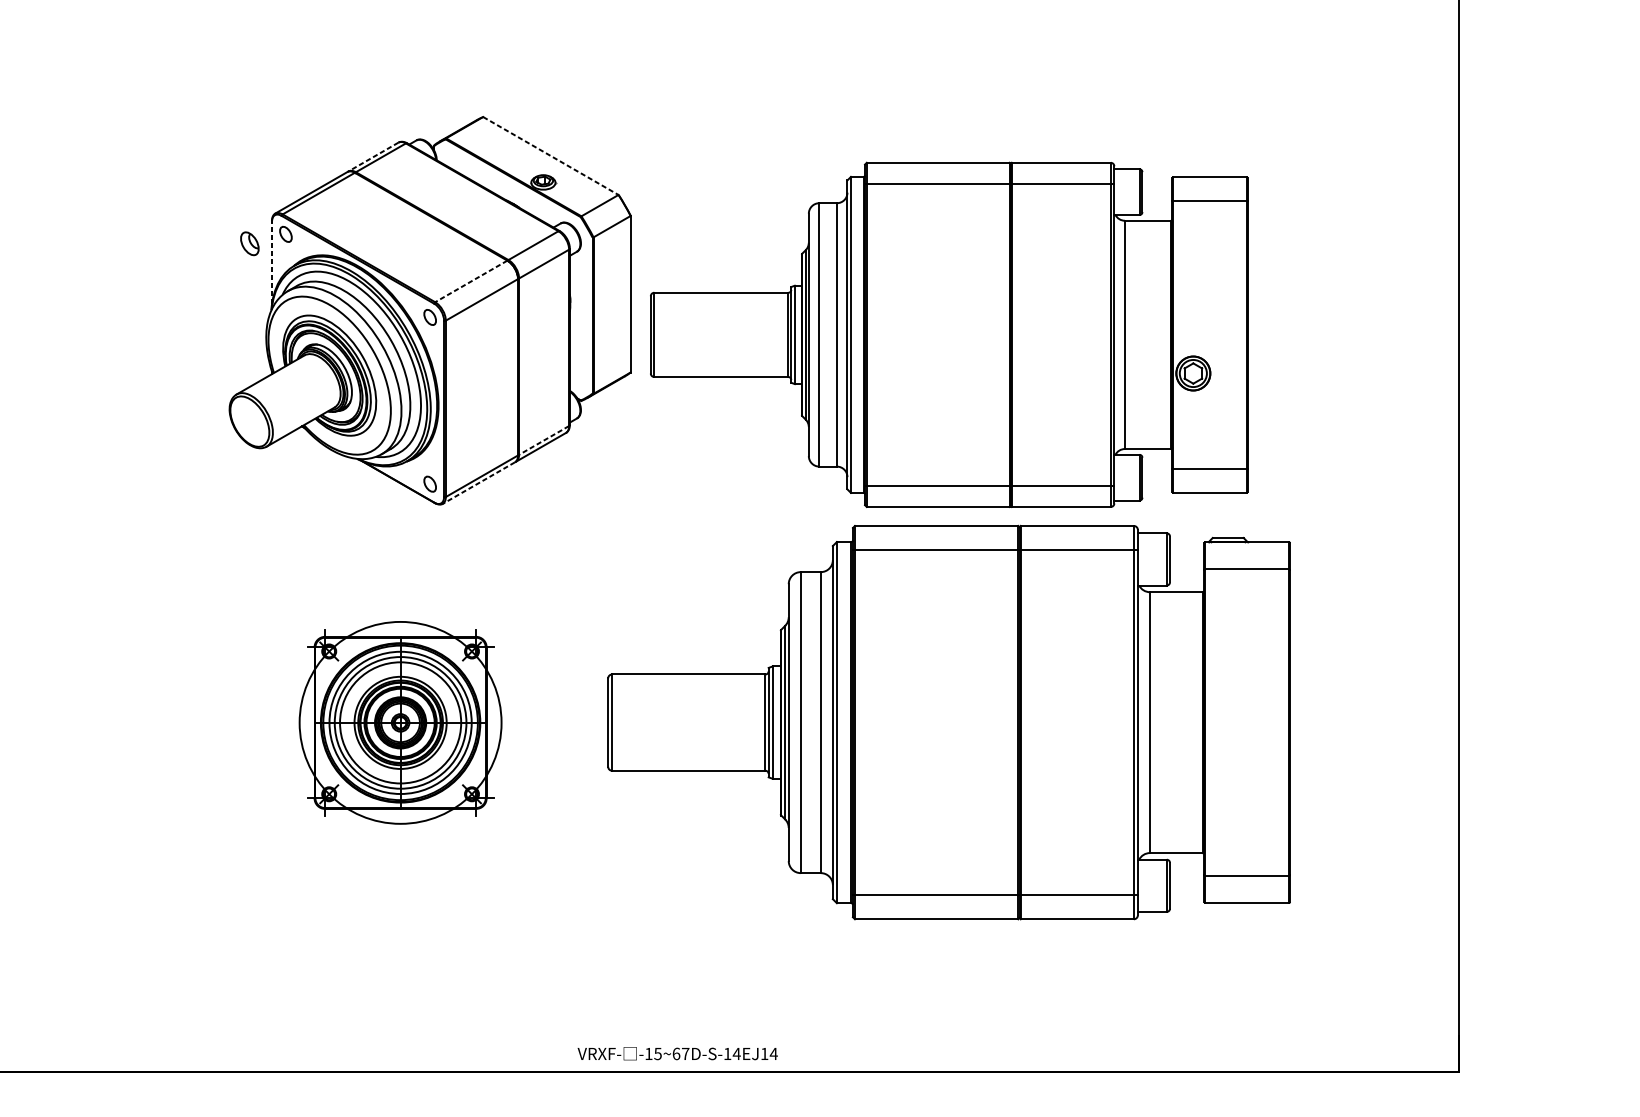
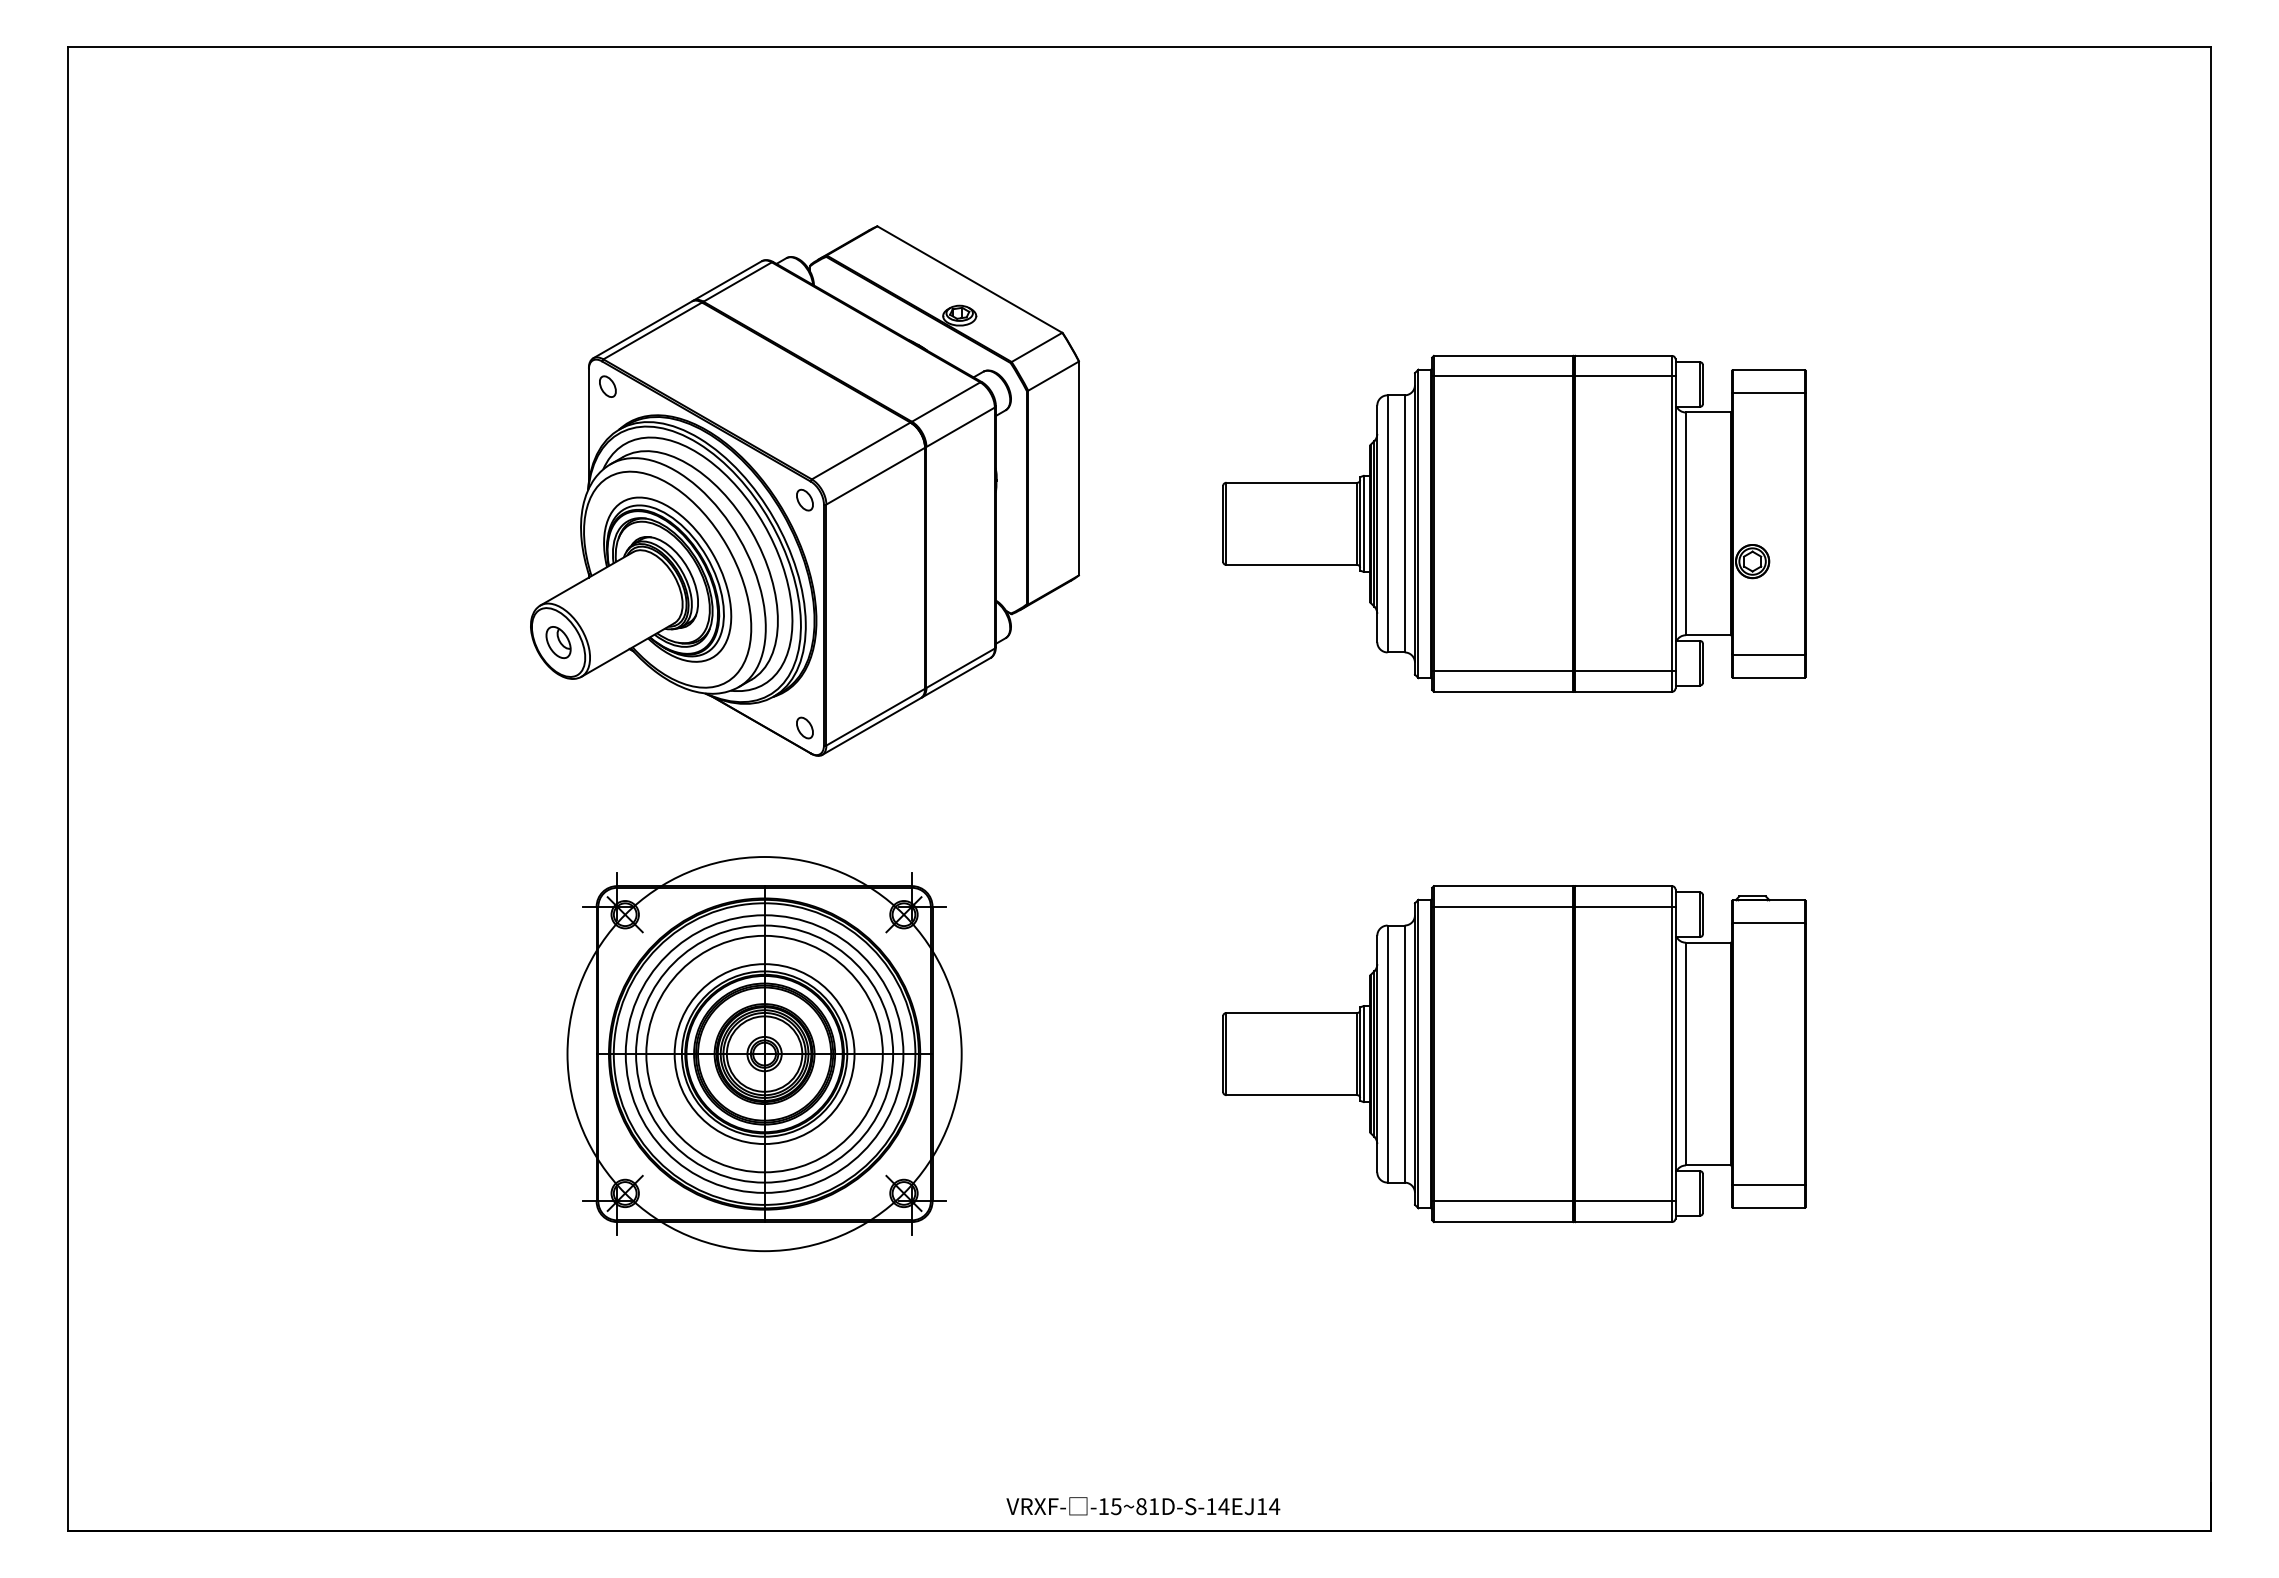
line: (550, 155) -> (969, 279), dashed -> solid
line: (373, 157) -> (727, 281), dashed -> solid
part: (249, 243) -> (558, 642), moved
line: (271, 262) -> (588, 425), dashed -> solid
line: (471, 281) -> (861, 450), dashed -> solid
part: (949, 334) -> (1514, 523), size x0.71
line: (543, 440) -> (960, 668), dashed -> solid
line: (478, 483) -> (871, 726), dashed -> solid
part: (400, 723) -> (764, 1054), size x1.43
part: (949, 723) -> (1514, 1054), size x0.62
text: (680, 1053) -> (1147, 1506), -15~67D-S-14EJ14 -> -15~81D-S-14EJ14

